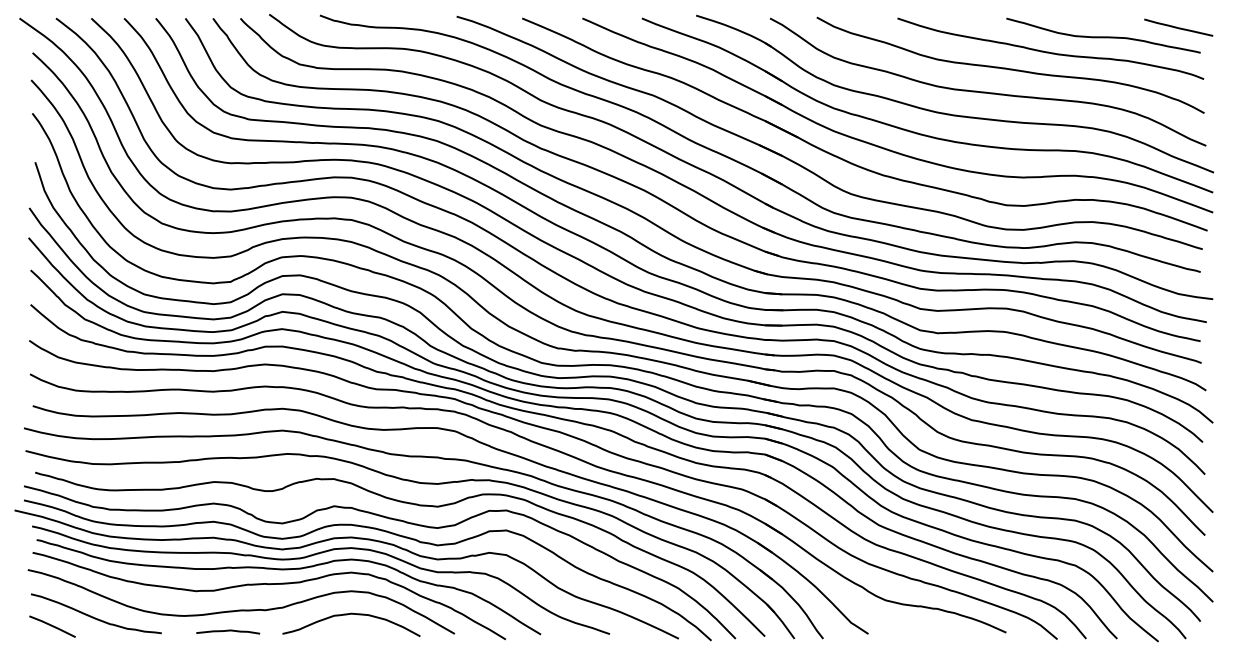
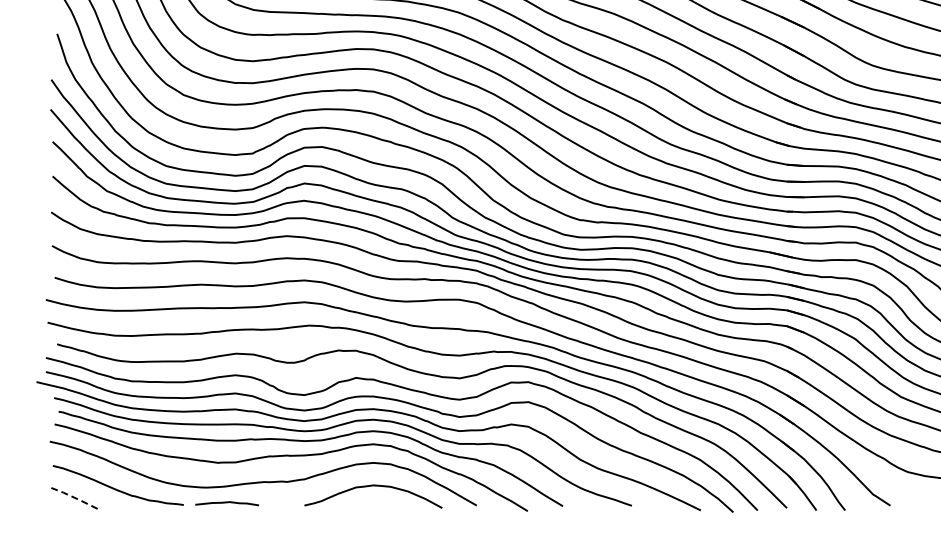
line: (52, 625) -> (74, 497), solid -> dashed
curve: (228, 631) -> (227, 503), moved

